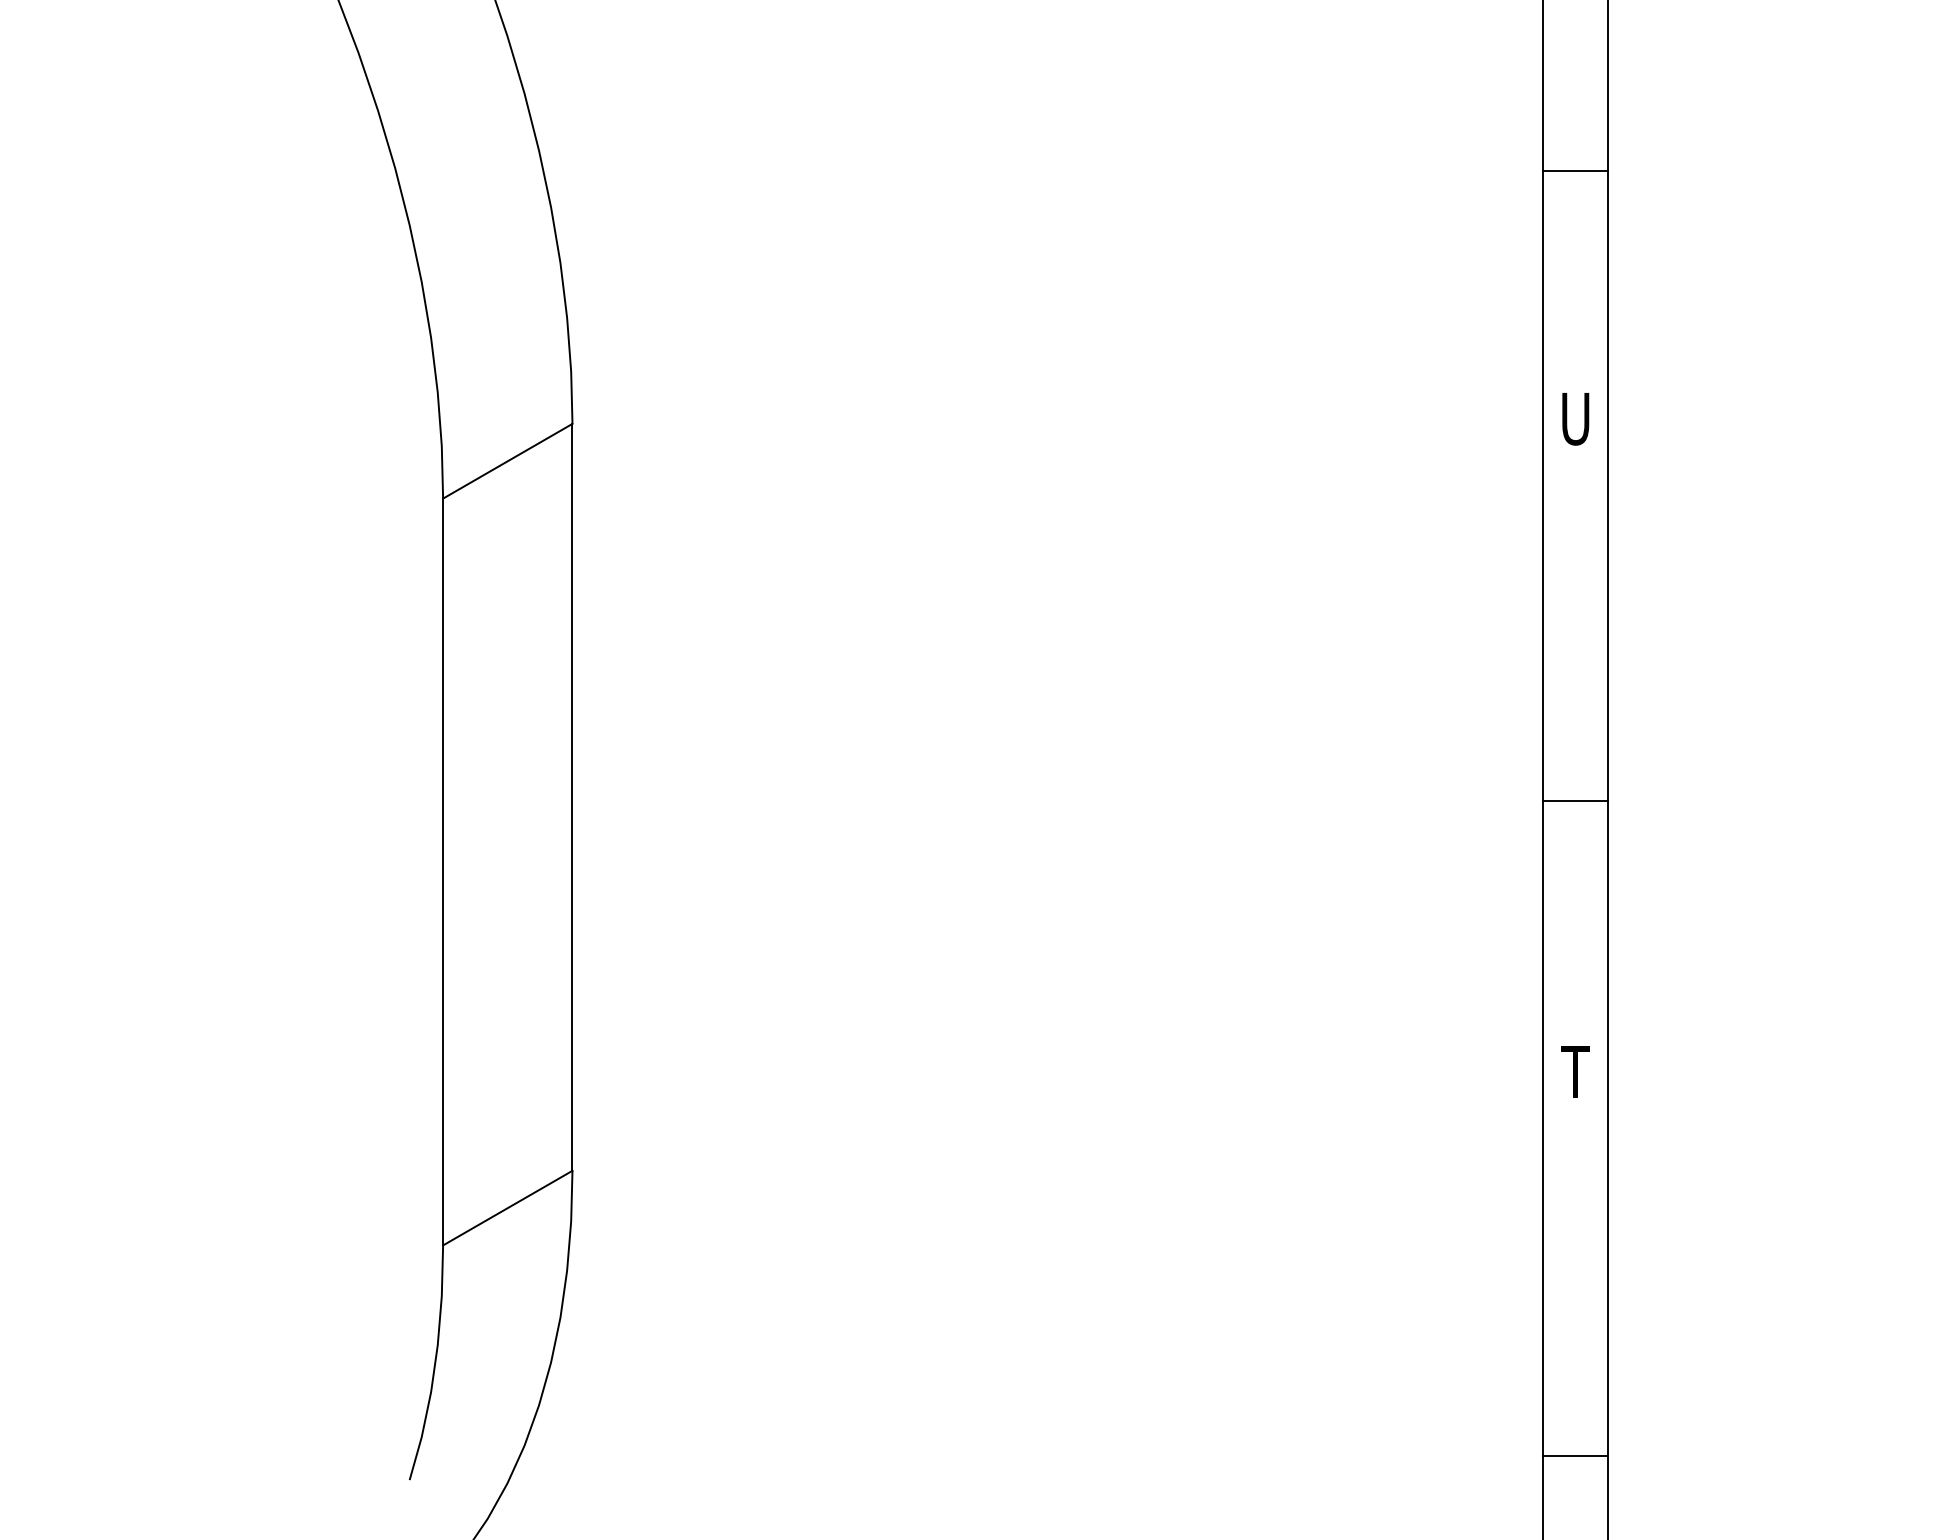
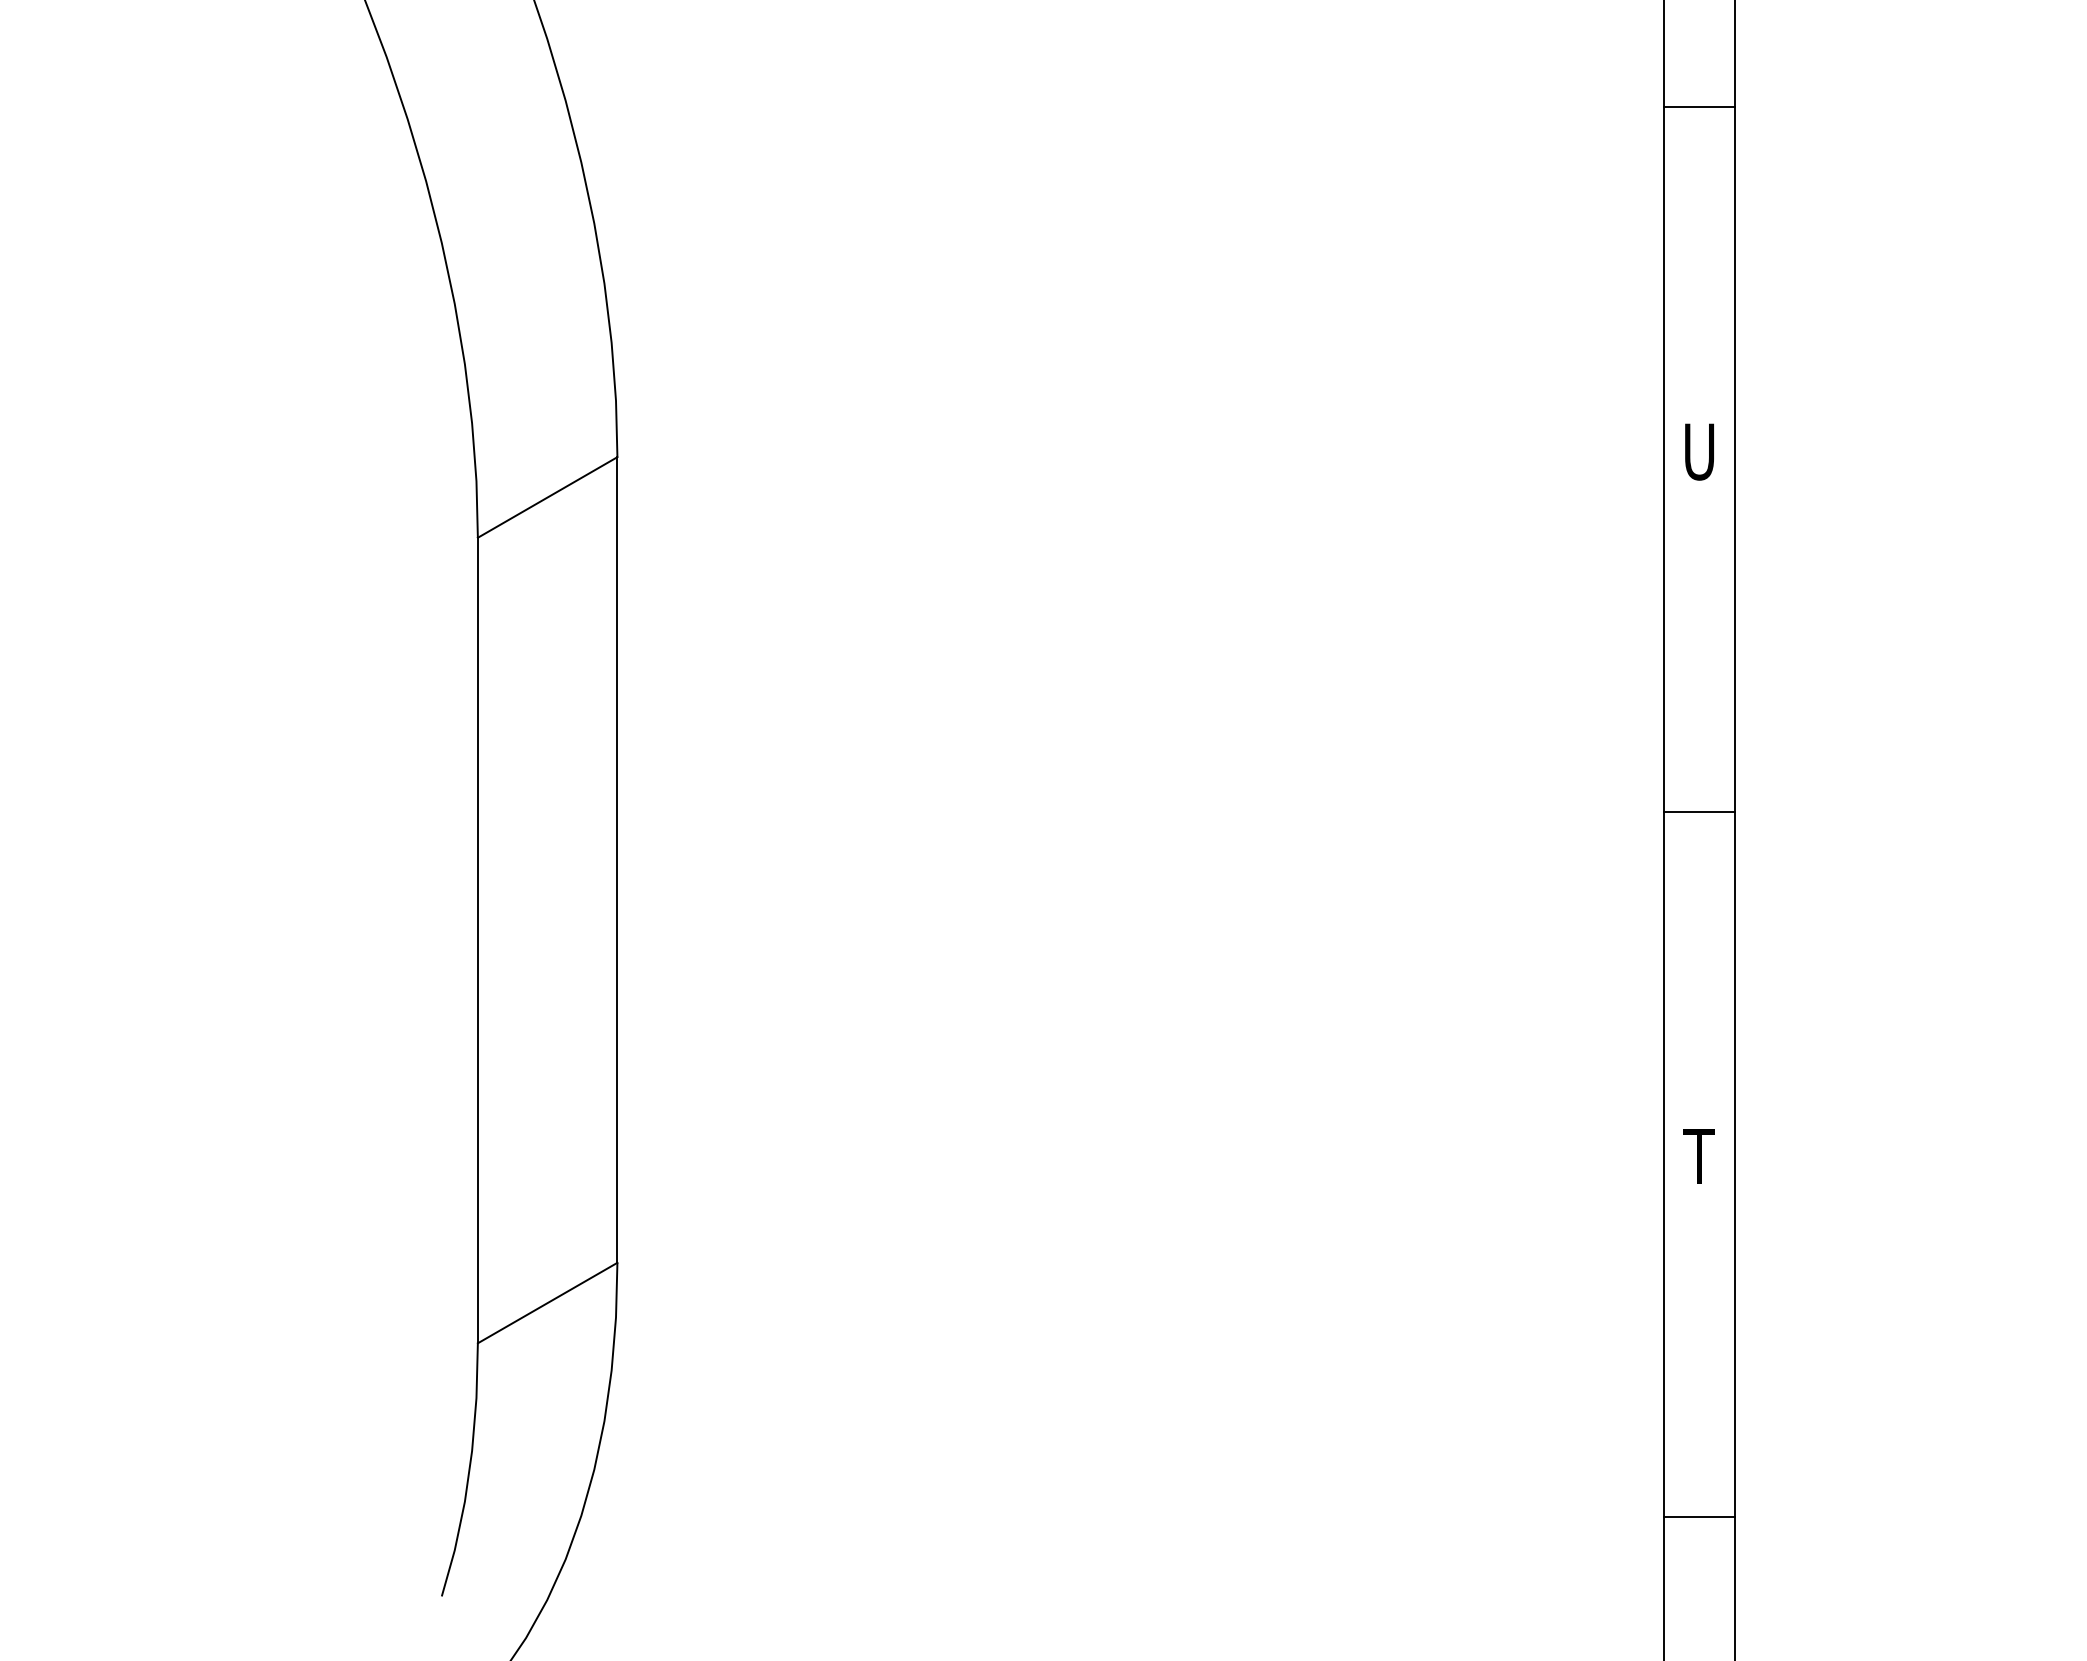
line: (1575, 171) -> (1699, 107), moved
line: (1575, 801) -> (1699, 812), moved
line: (1575, 1456) -> (1699, 1516), moved

